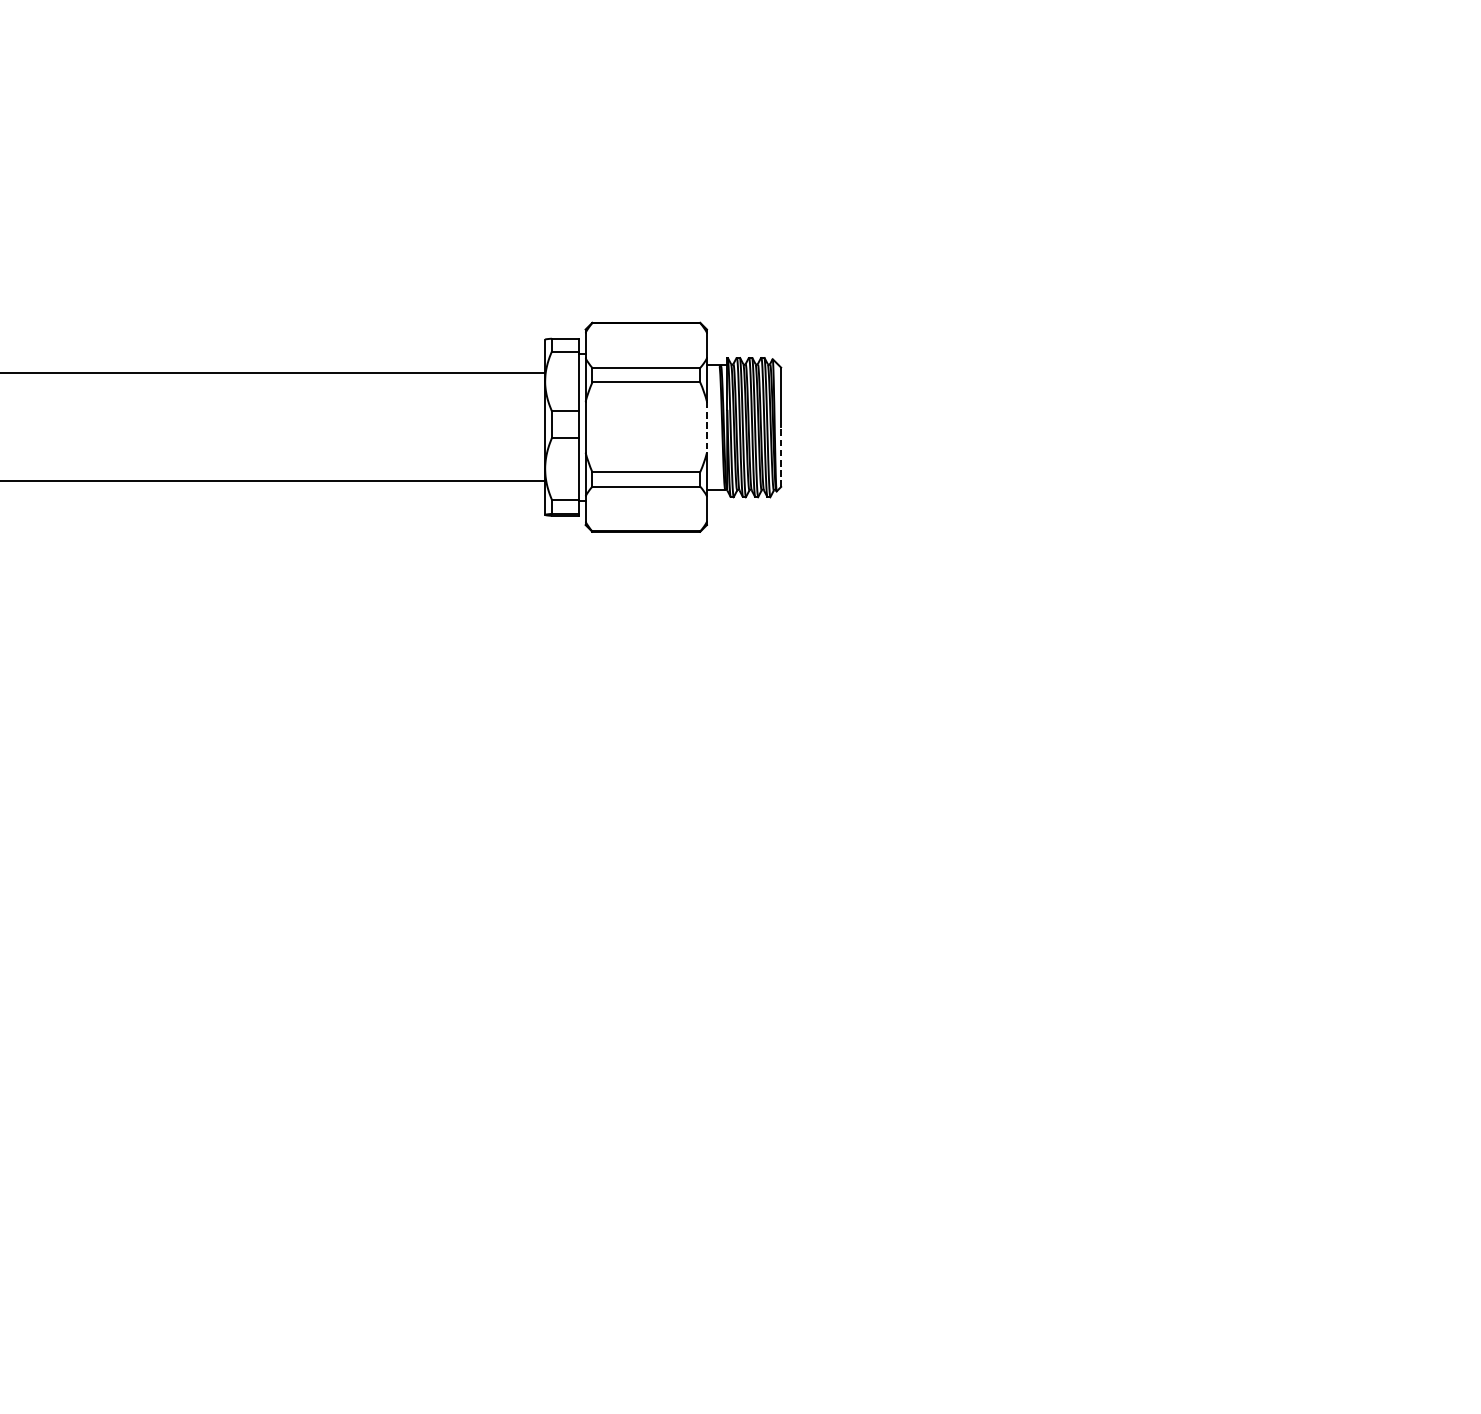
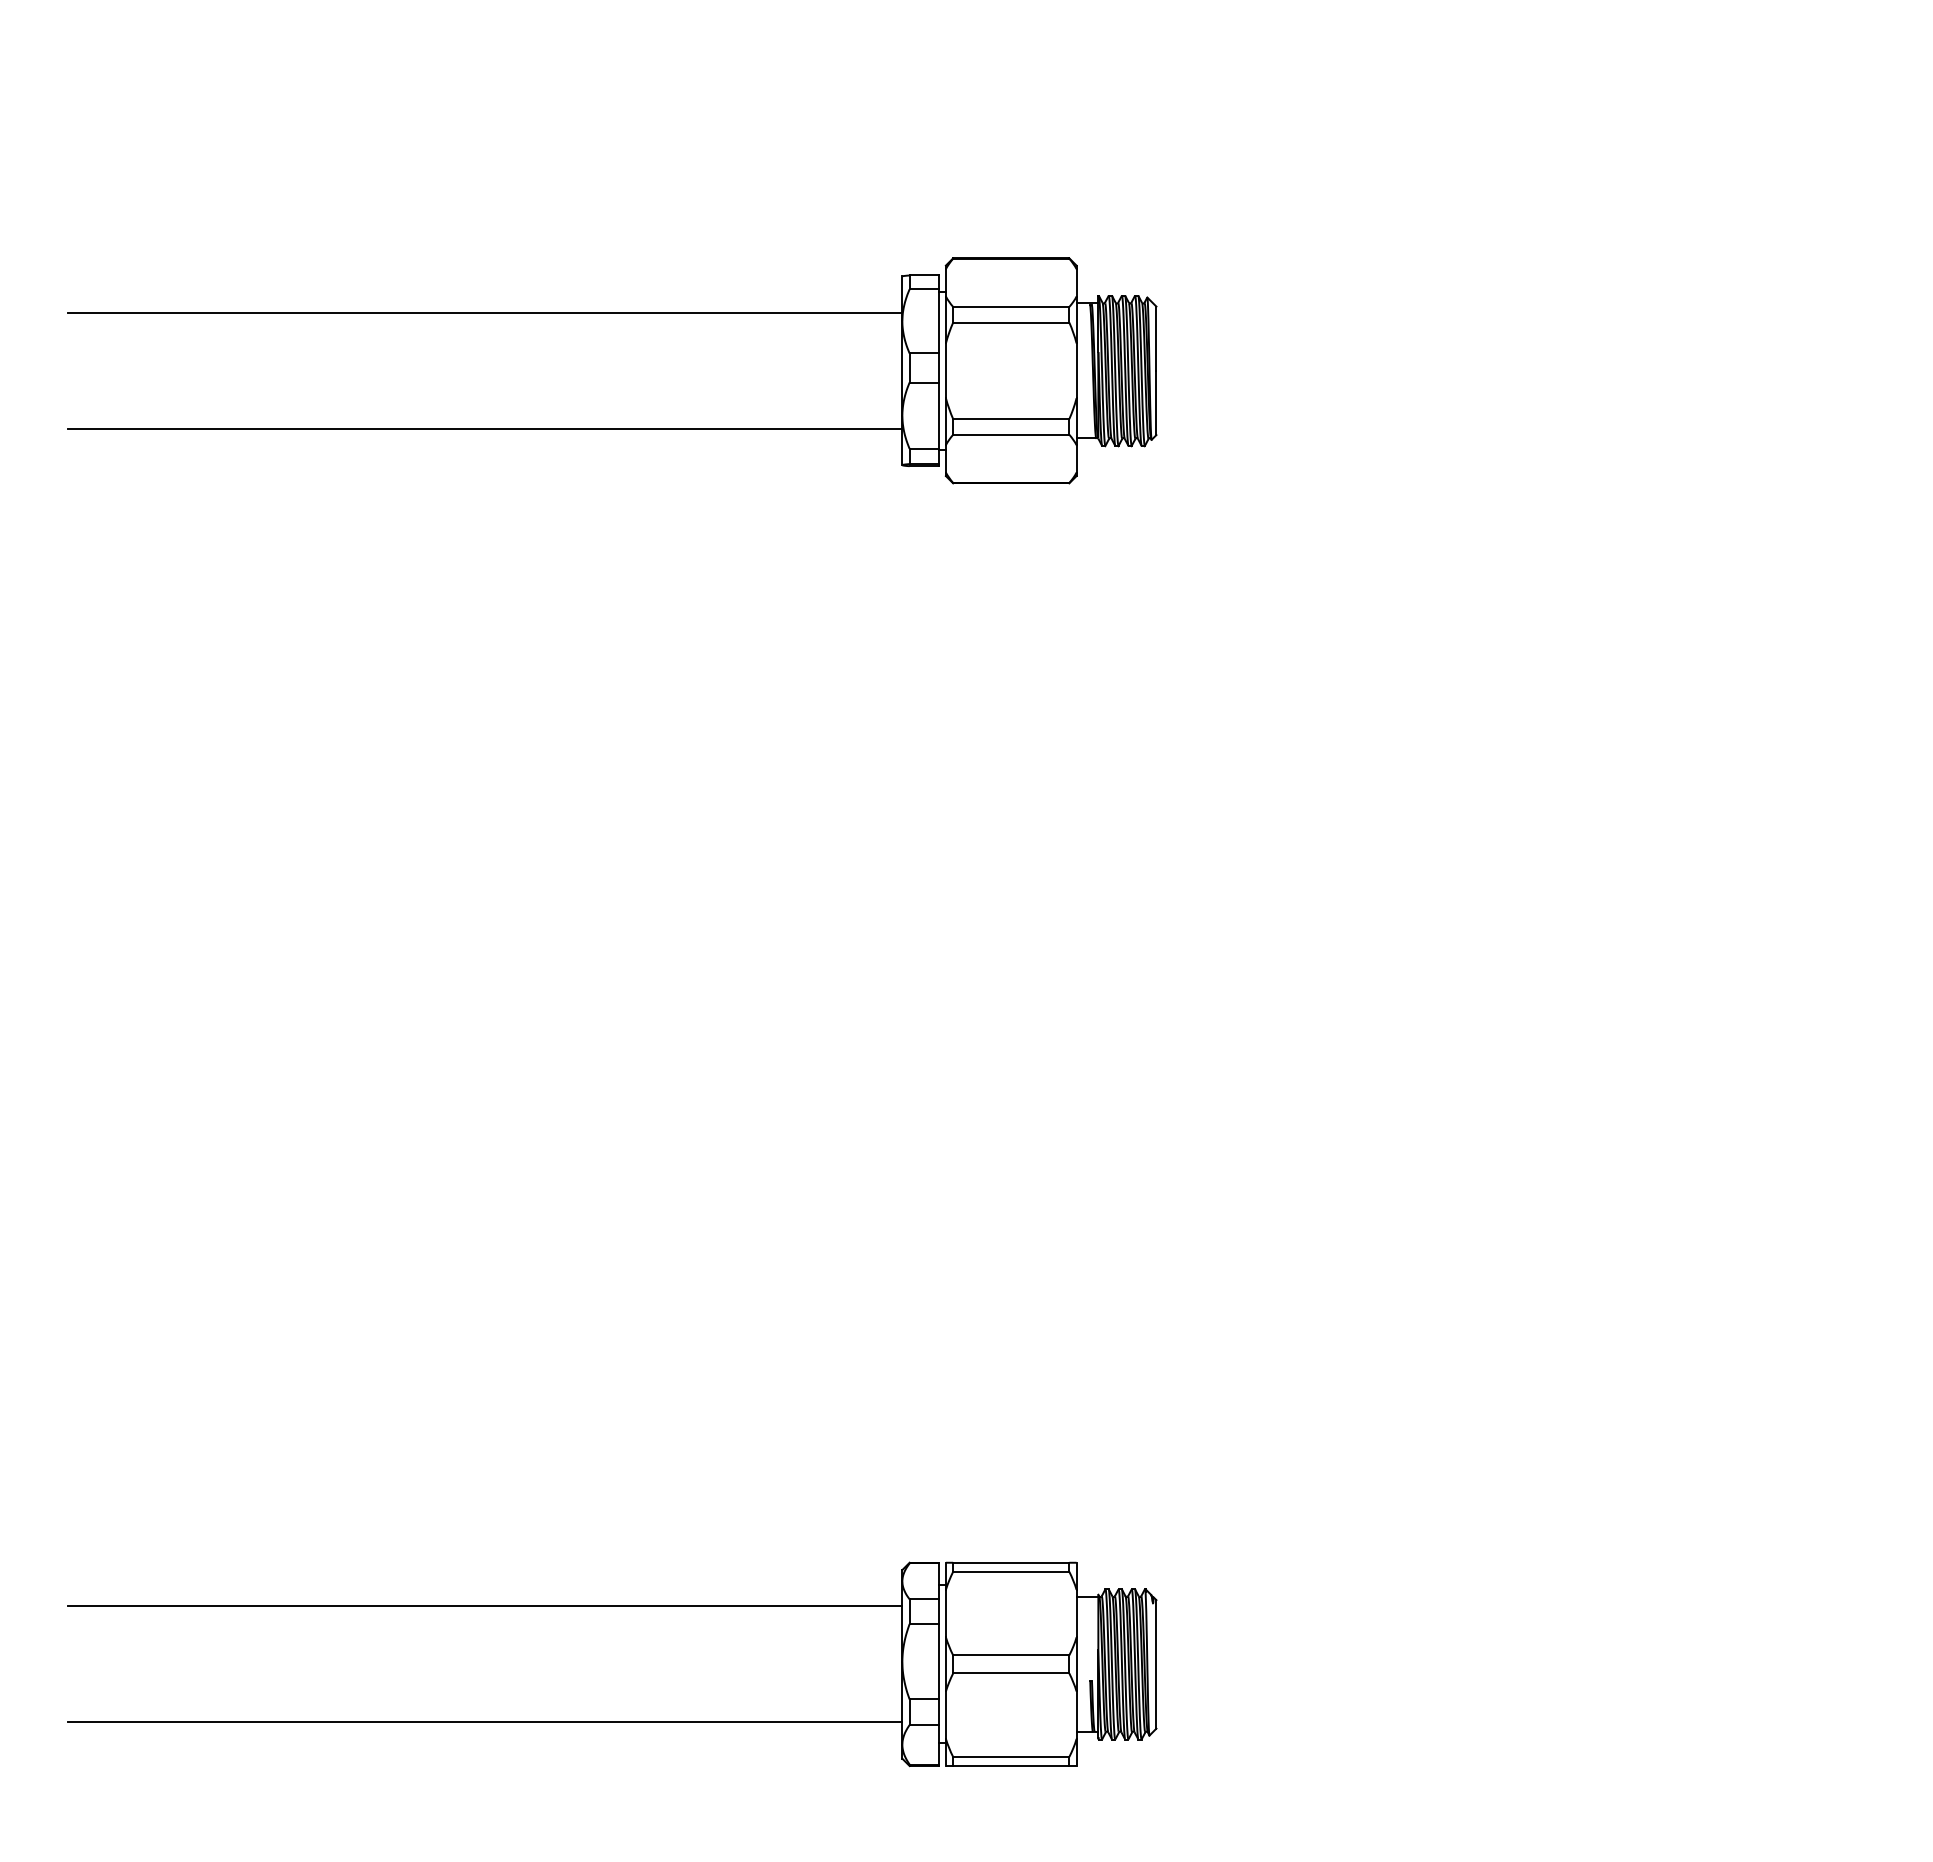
line: (706, 427) -> (1076, 371), dashed -> solid
line: (781, 456) -> (1156, 402), dashed -> solid

